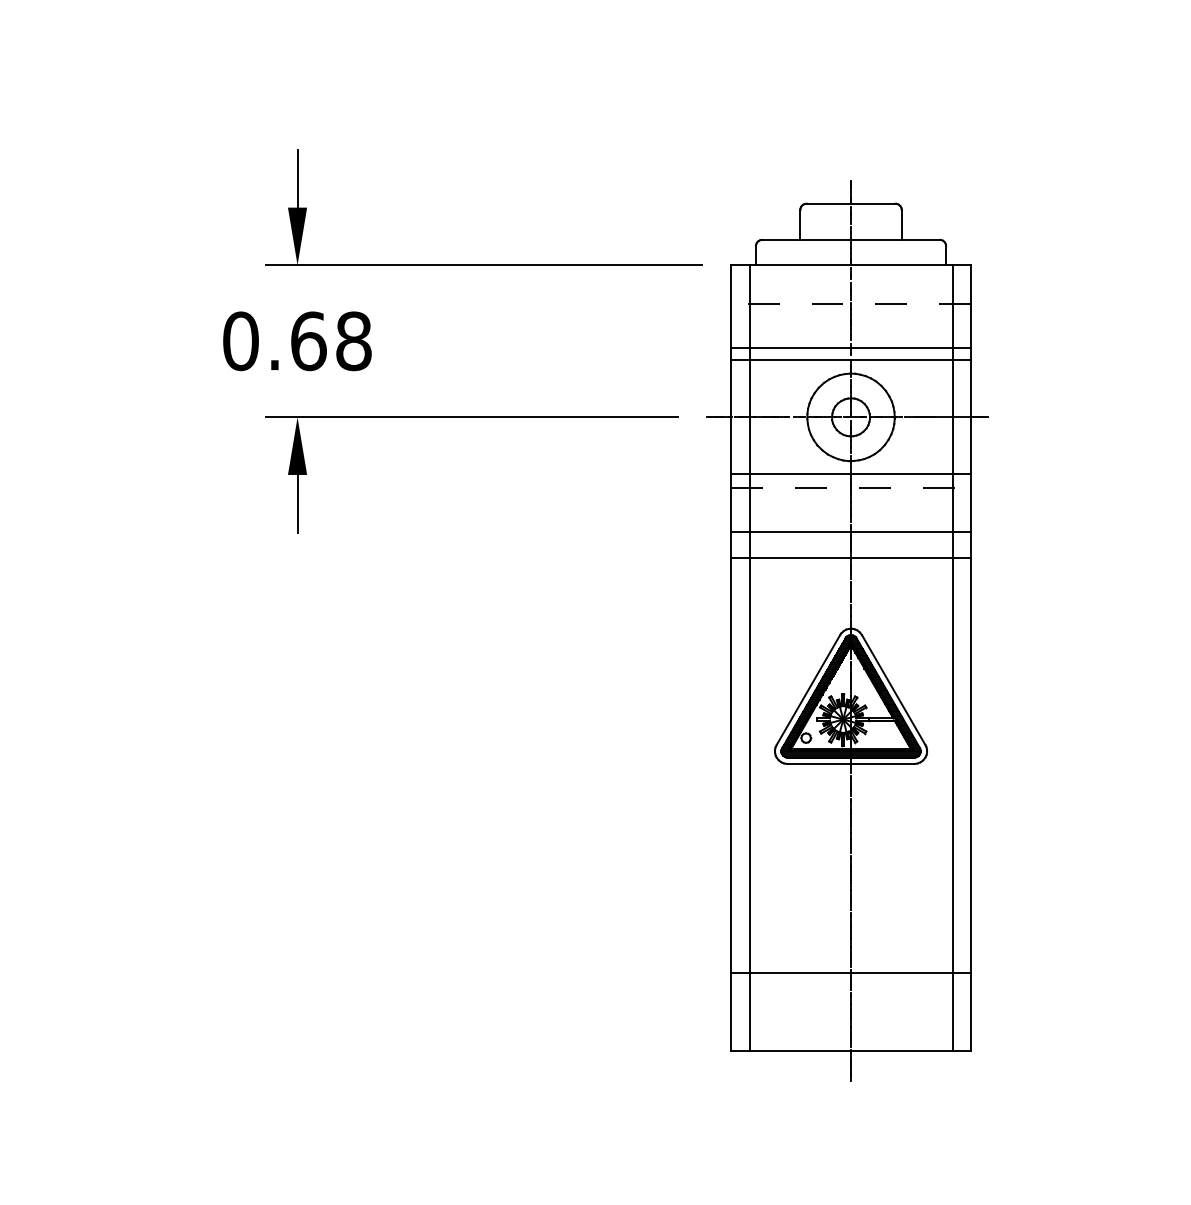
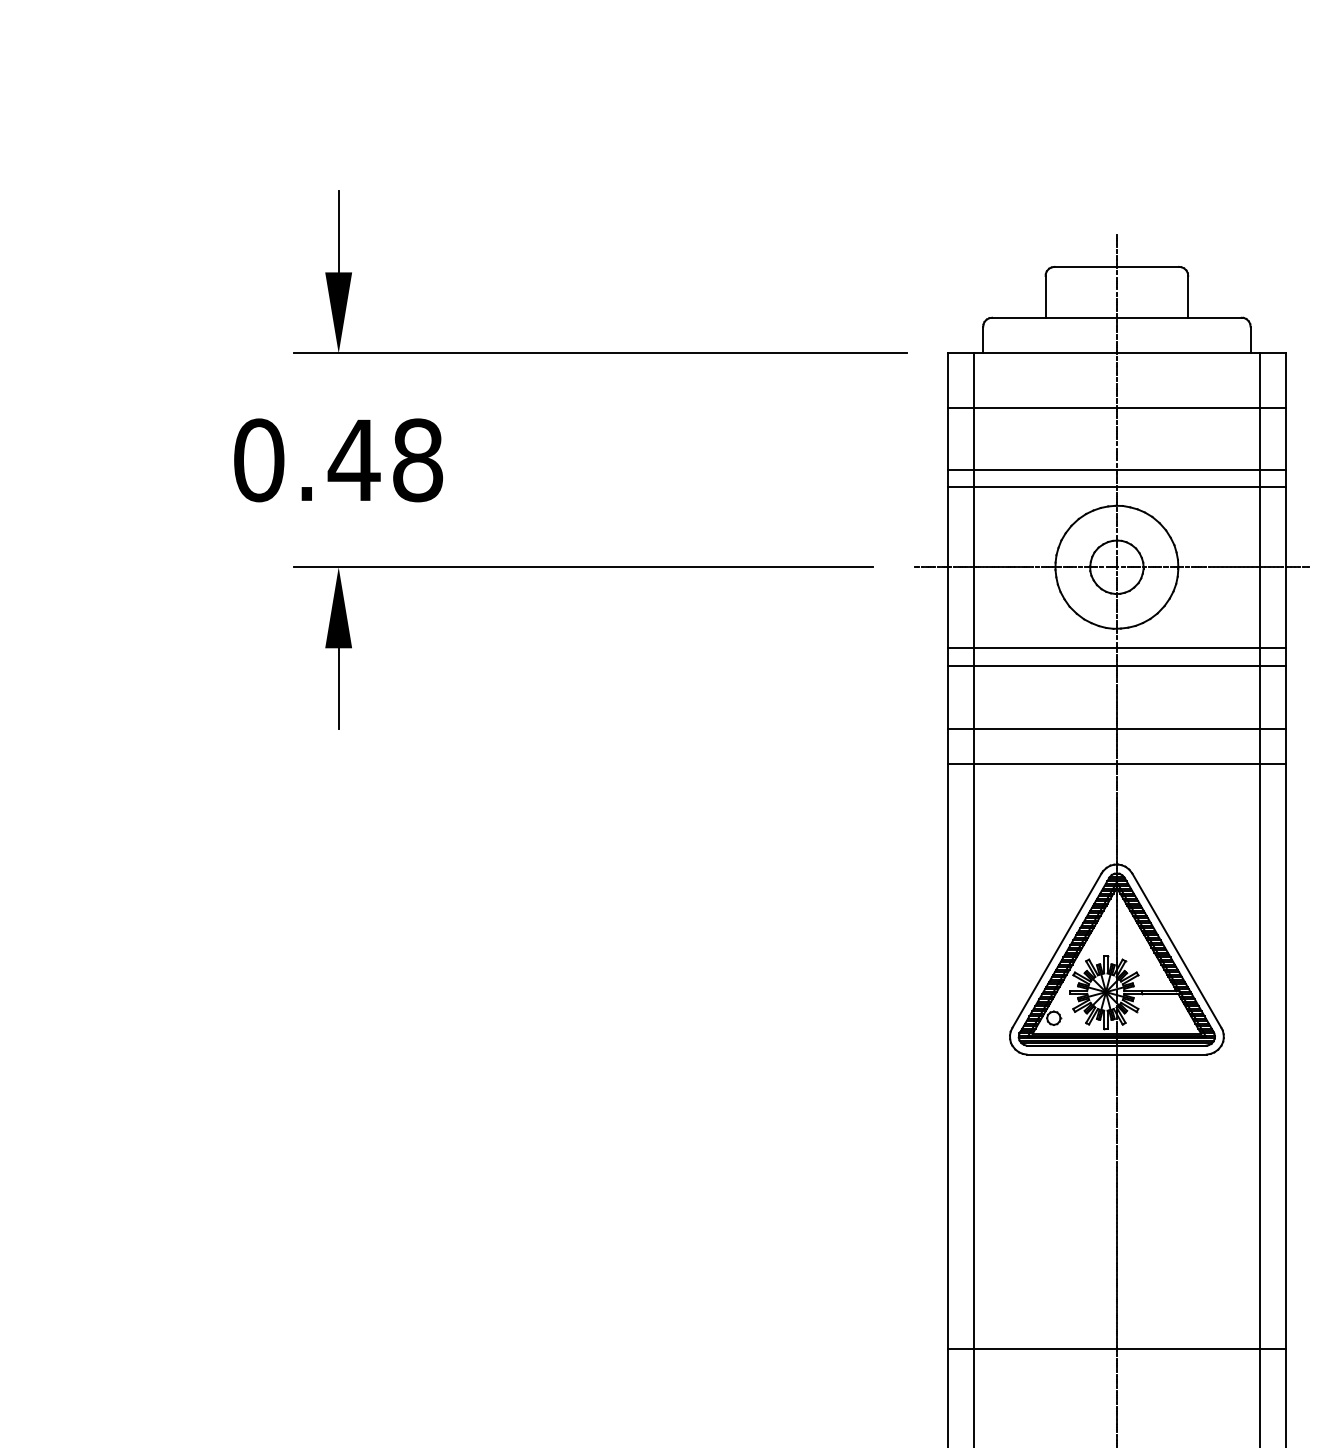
line: (850, 304) -> (1116, 408), dashed -> solid
text: (308, 341) -> (354, 460), 0.68 -> 0.48
line: (851, 487) -> (1117, 665), dashed -> solid

